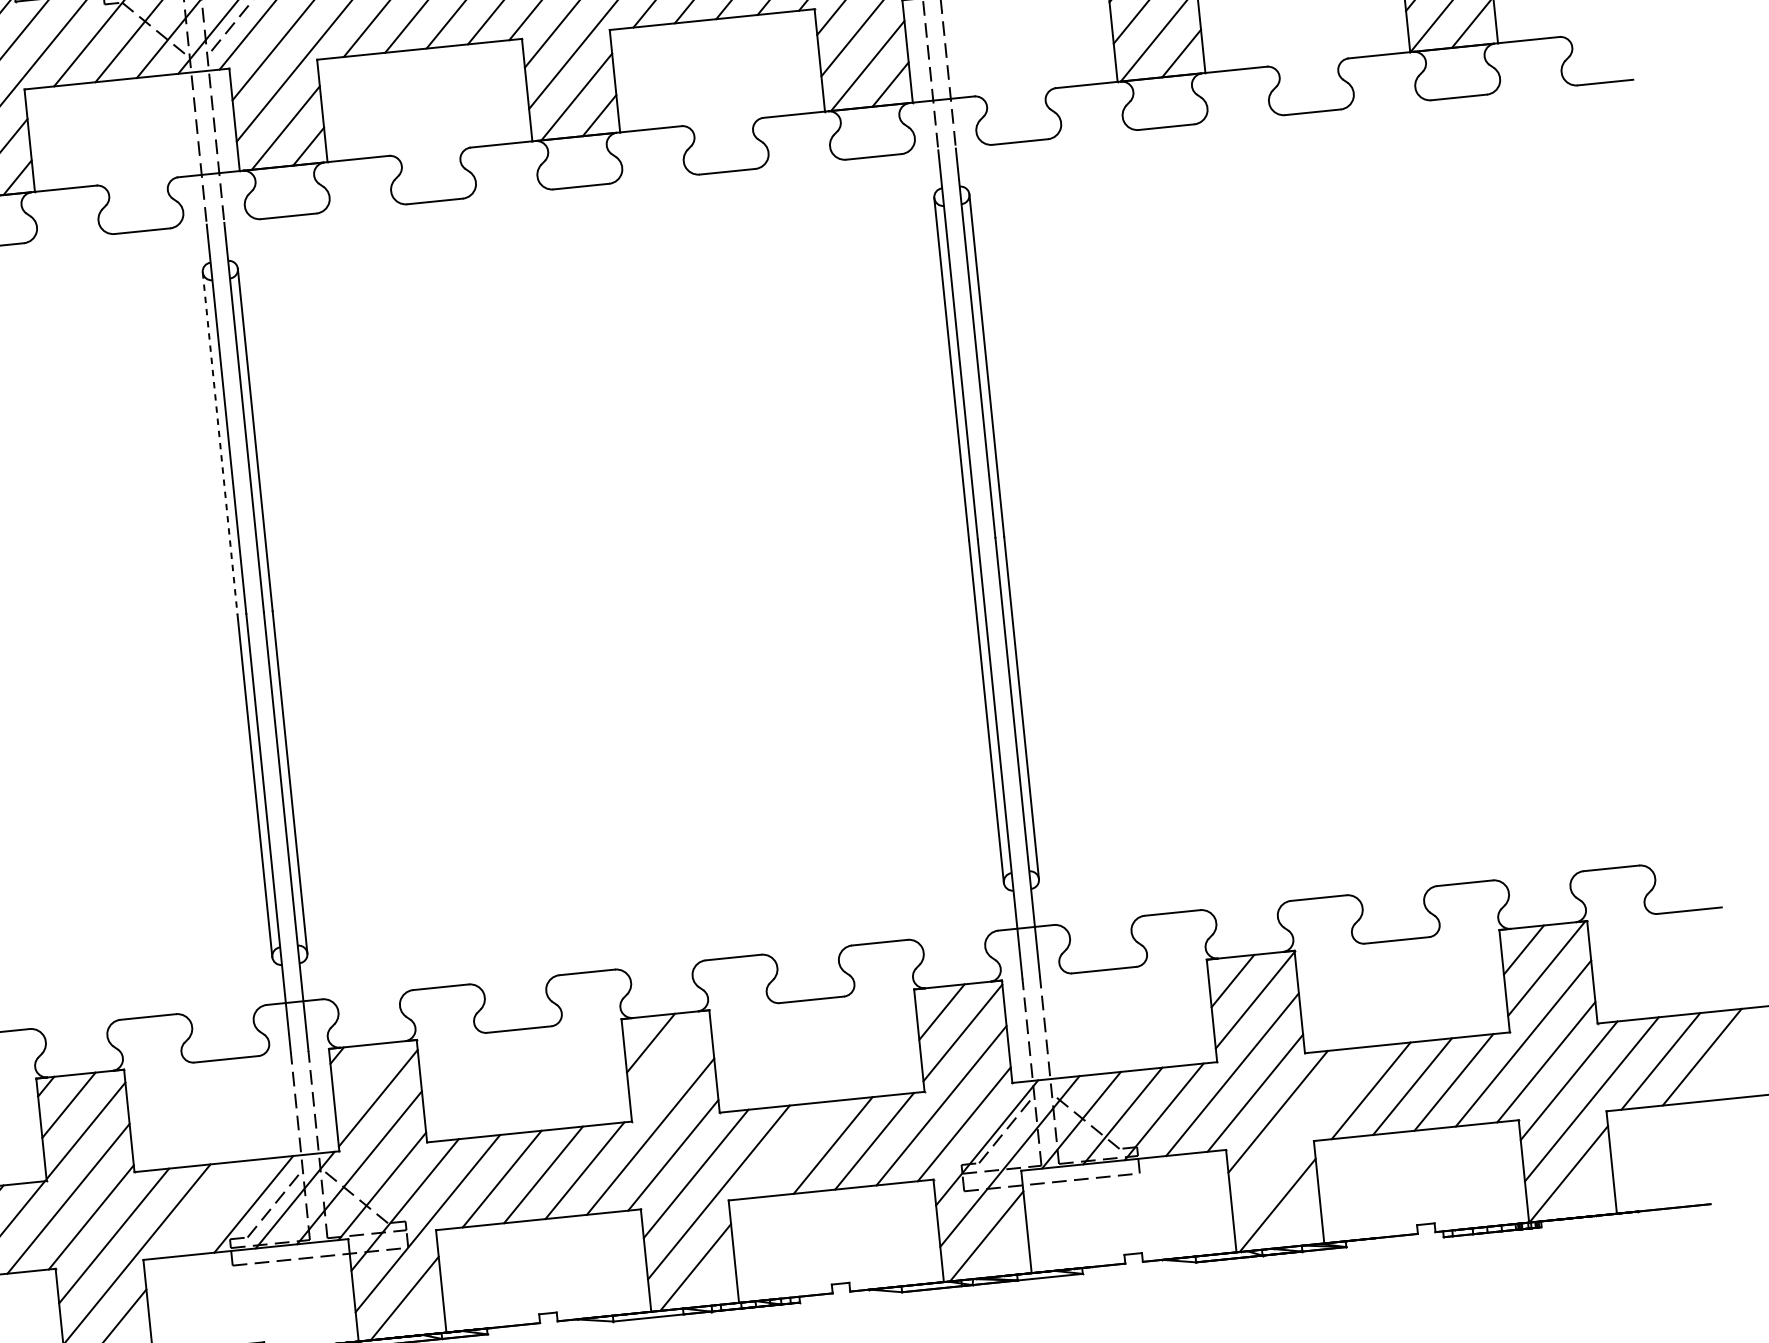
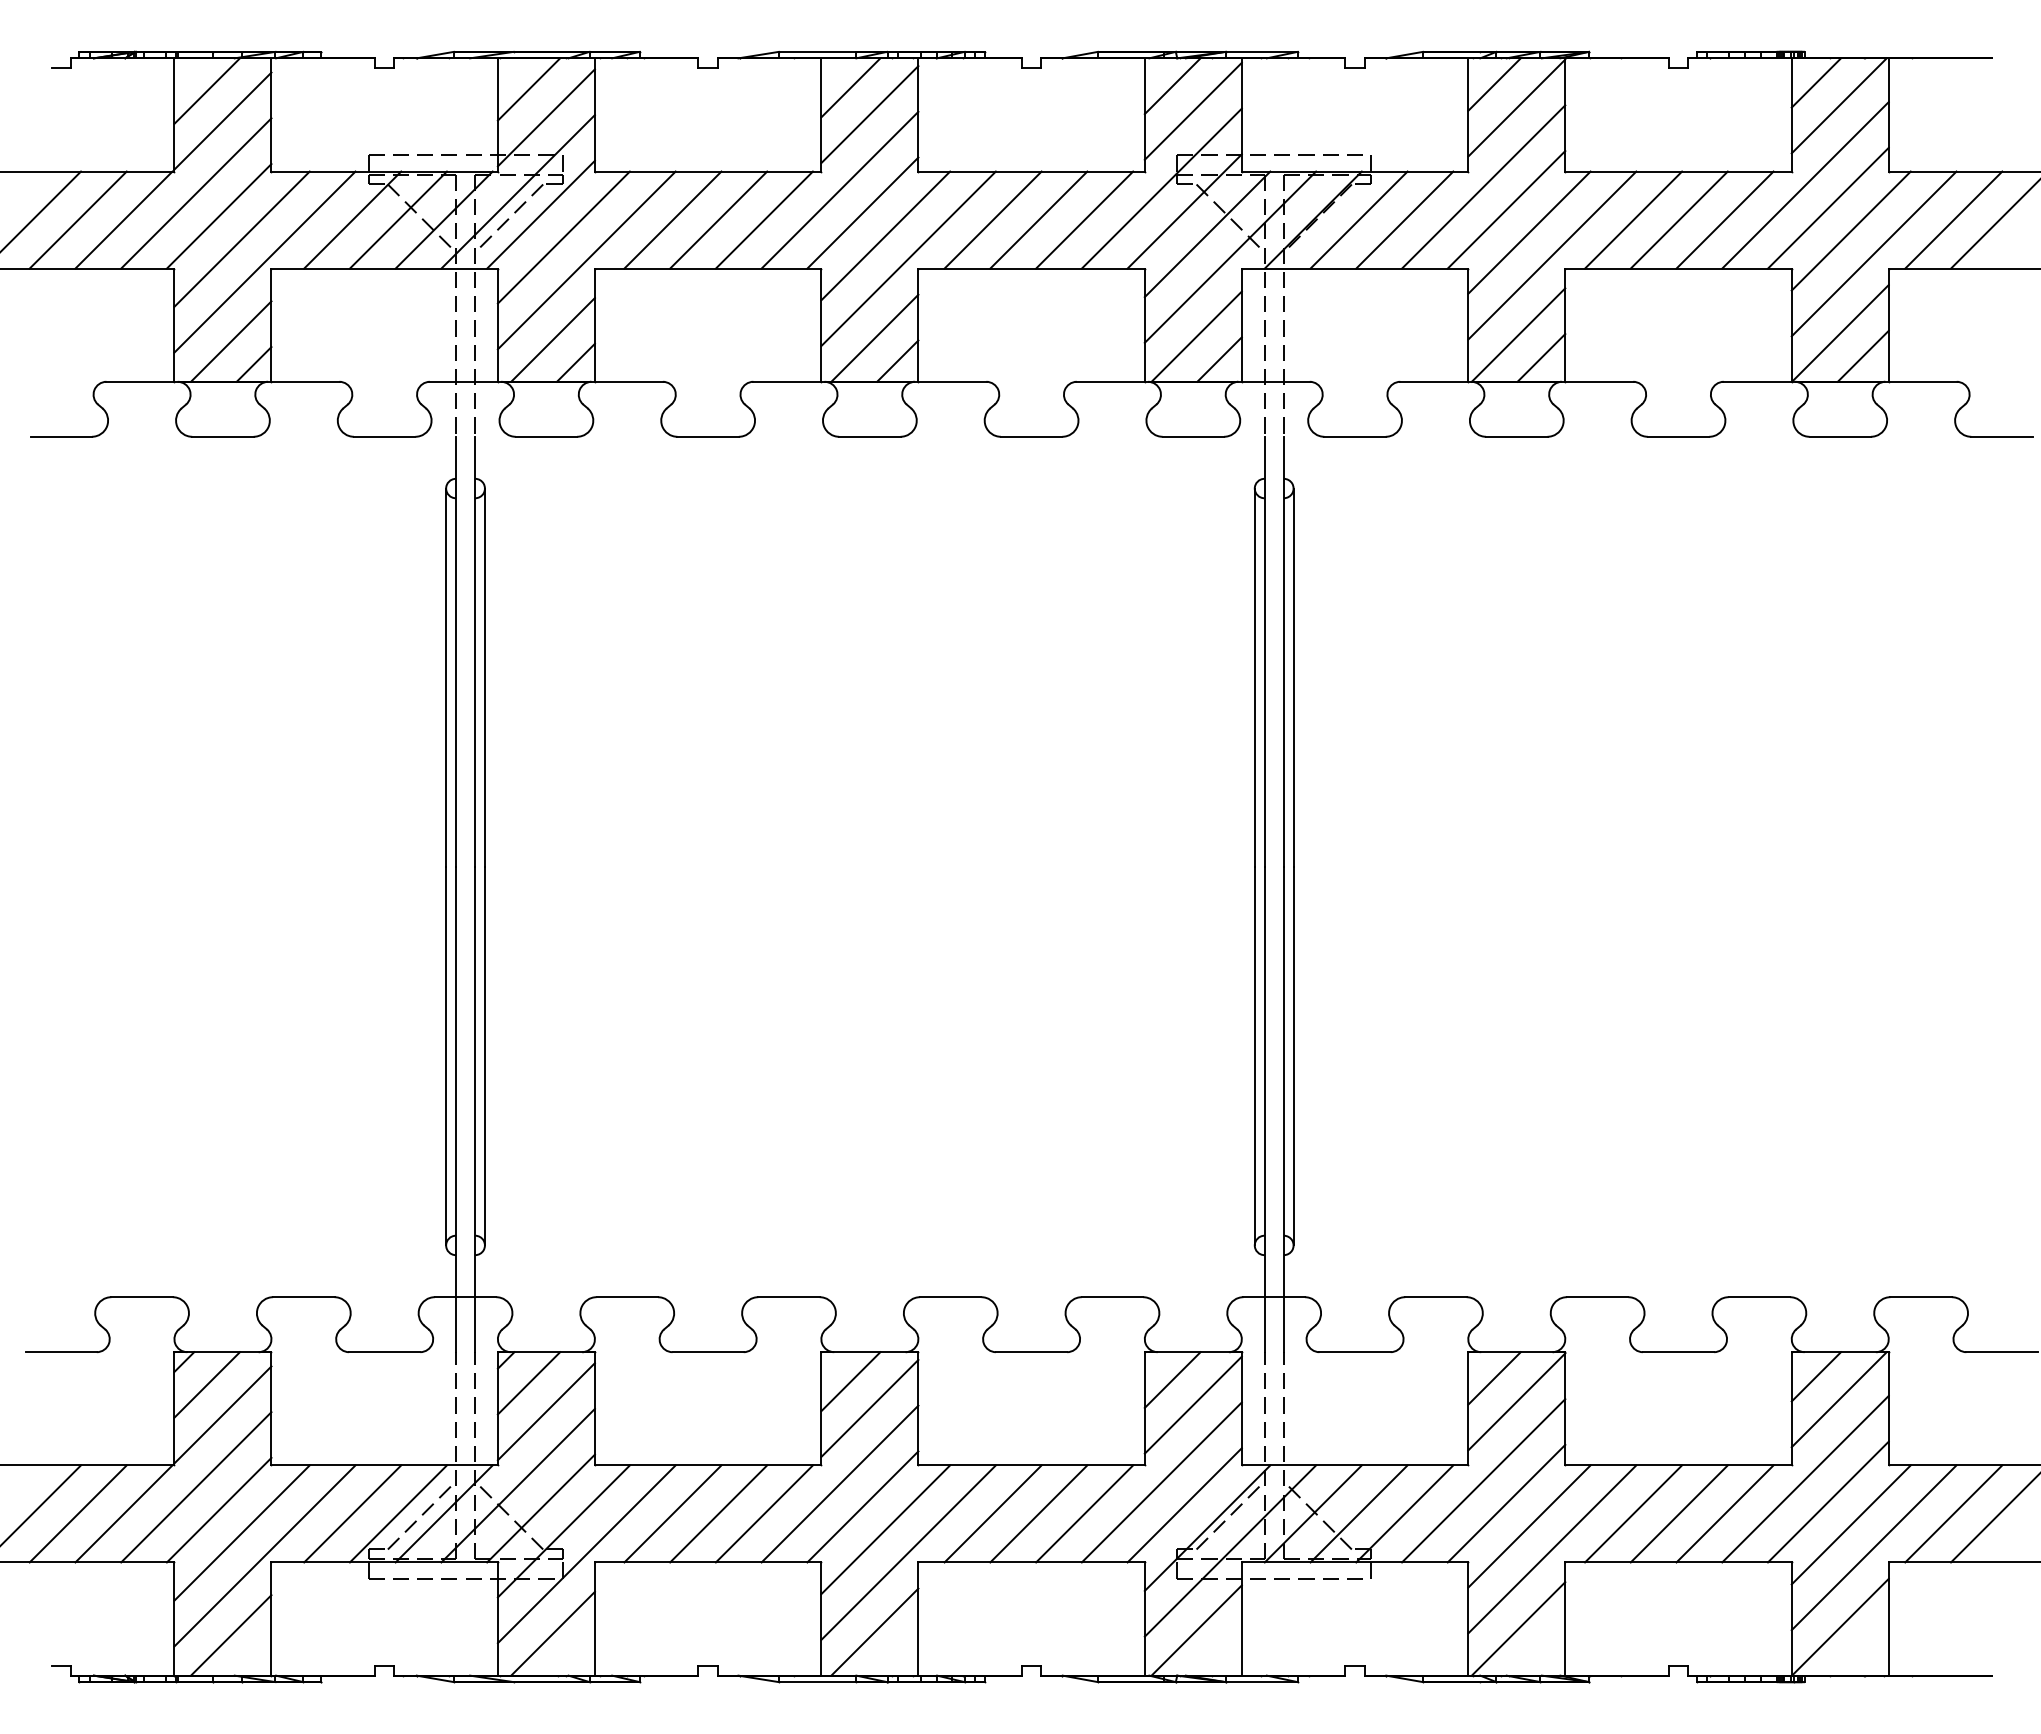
line: (220, 444) -> (446, 678), dashed -> solid
line: (670, 1064) -> (869, 1407), added
line: (359, 1074) -> (528, 1383), added
line: (1301, 1130) -> (1552, 1549), added
line: (791, 1149) -> (992, 1513), added
line: (212, 1208) -> (352, 1513), added

